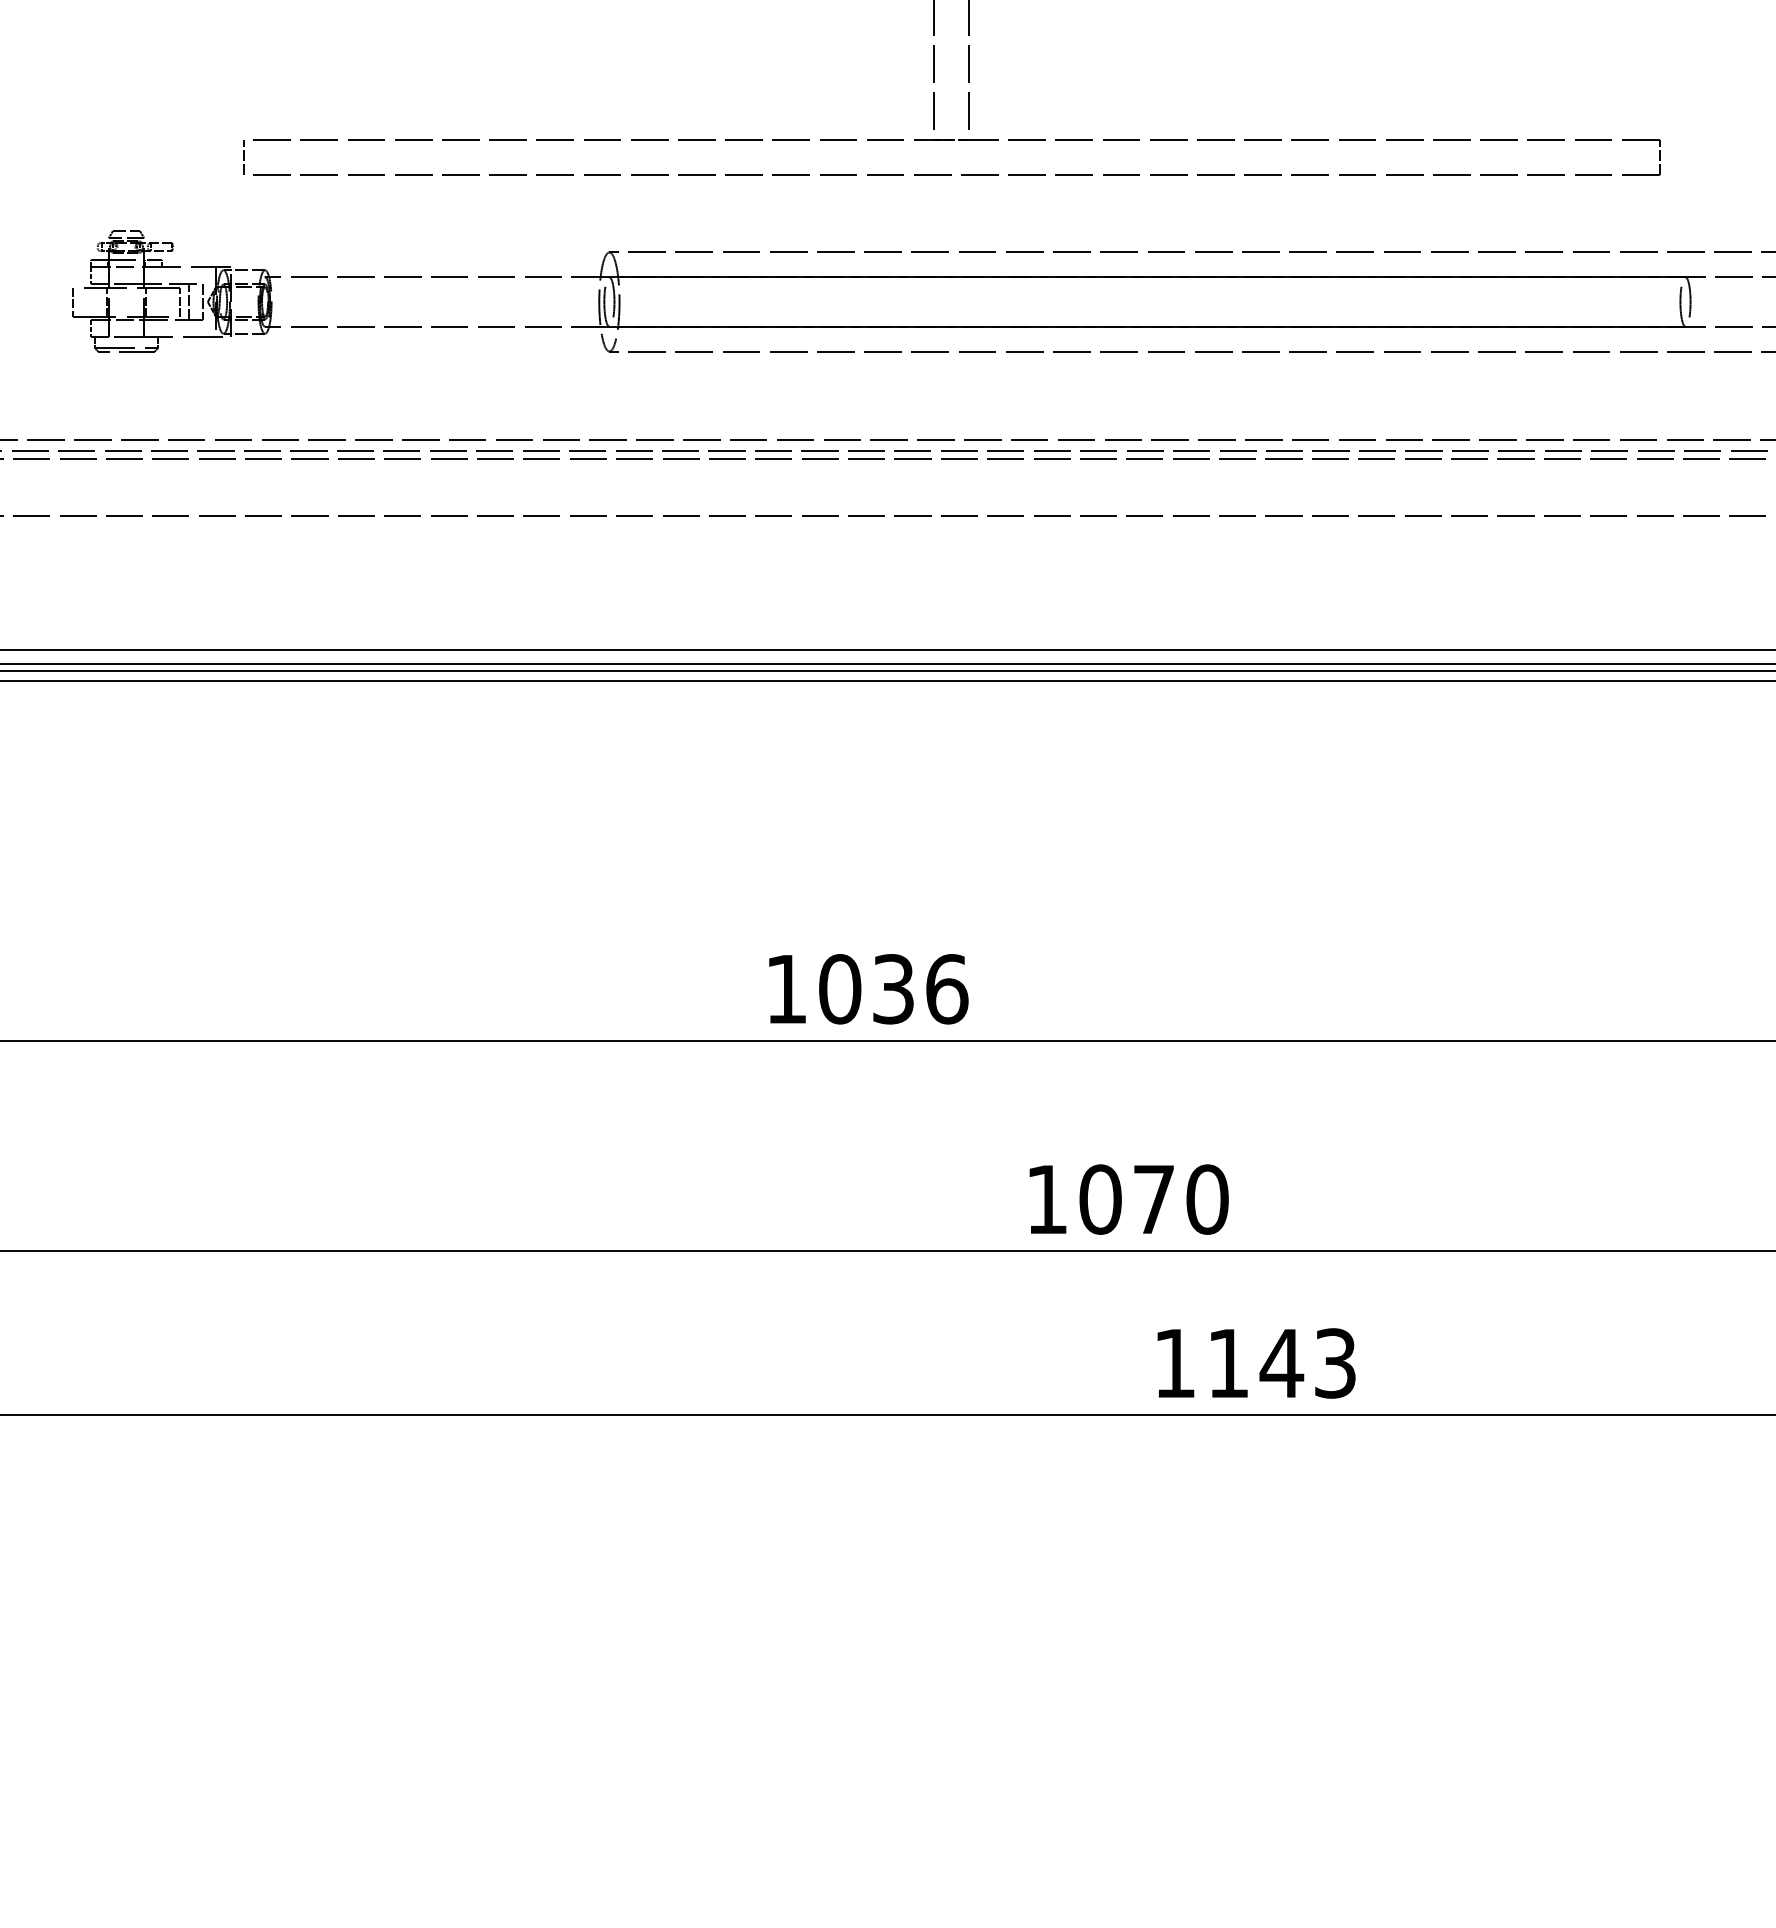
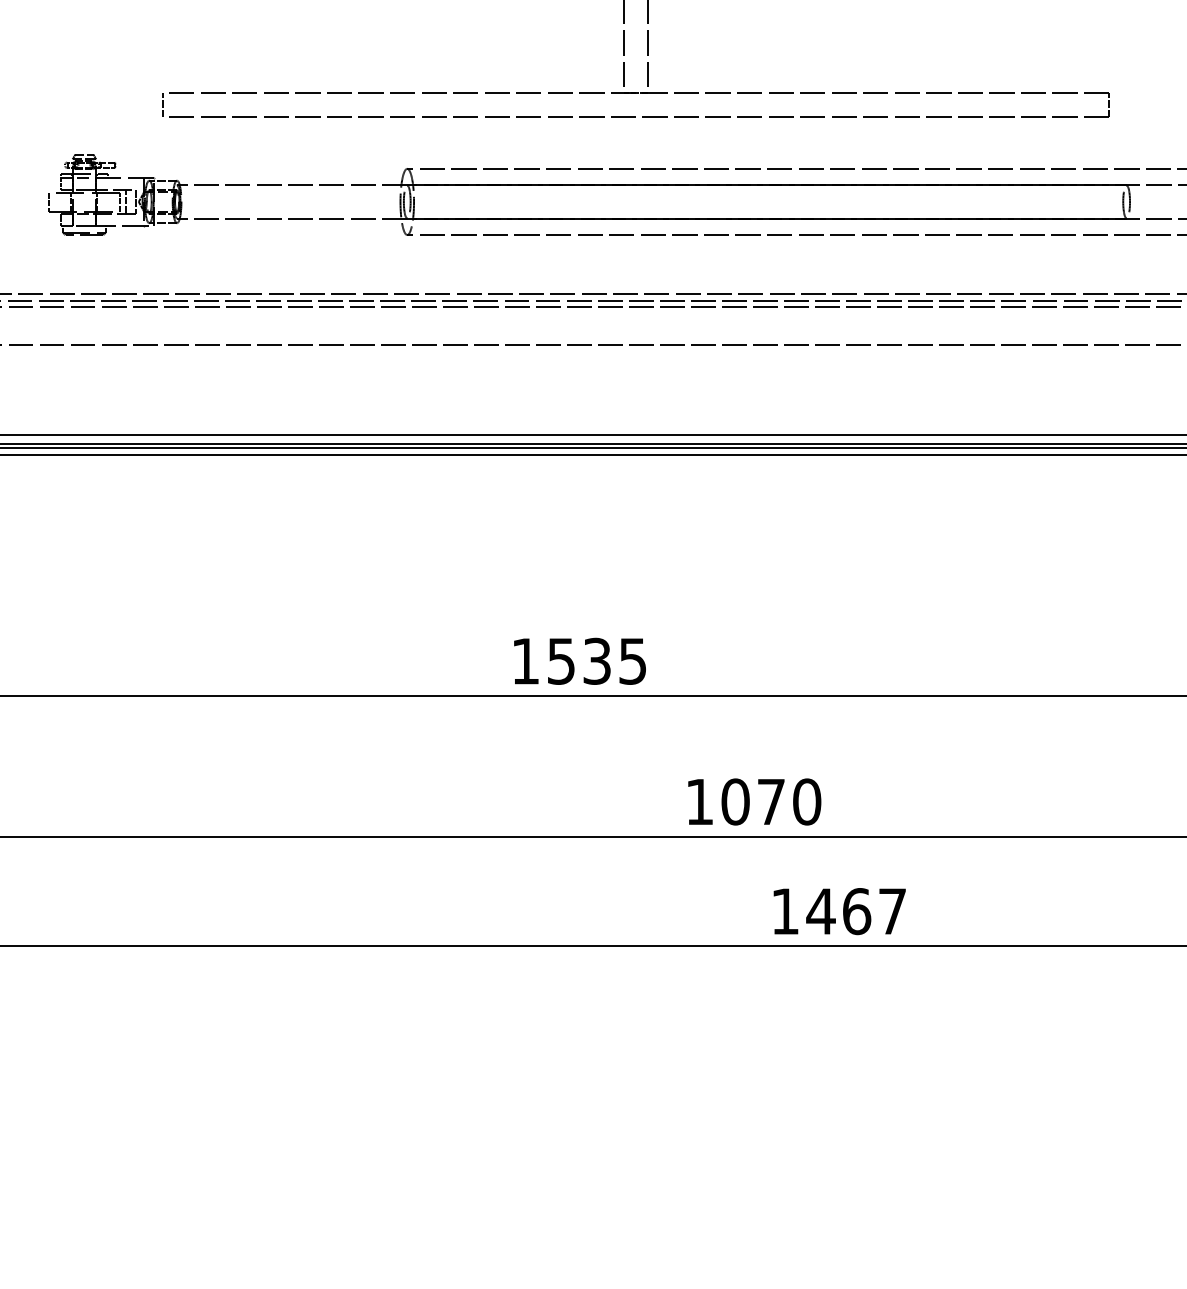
text: (893, 987) -> (597, 660), 1036 -> 1535
text: (1281, 1363) -> (856, 911), 1143 -> 1467

